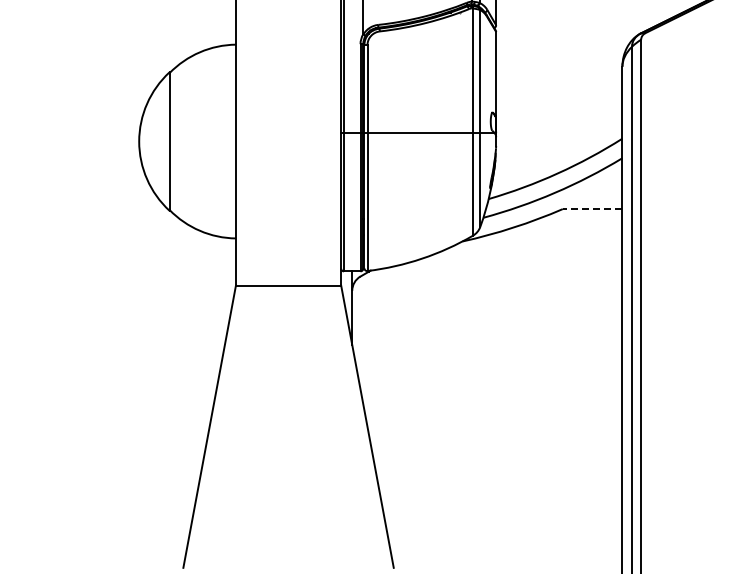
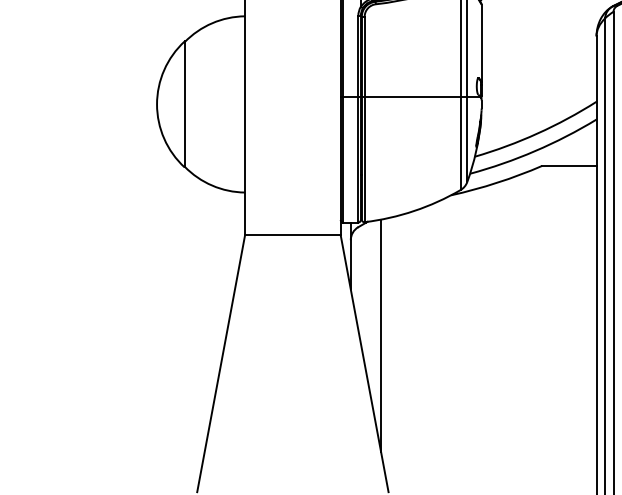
line: (592, 209) -> (569, 166), dashed -> solid
line: (385, 395) -> (381, 335), added

